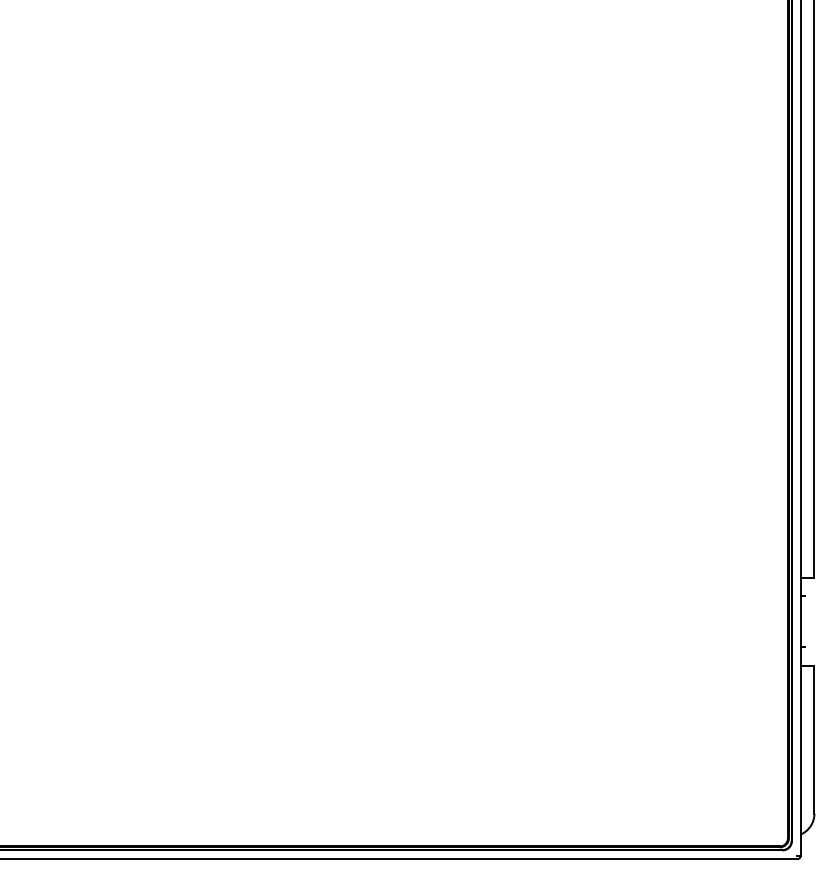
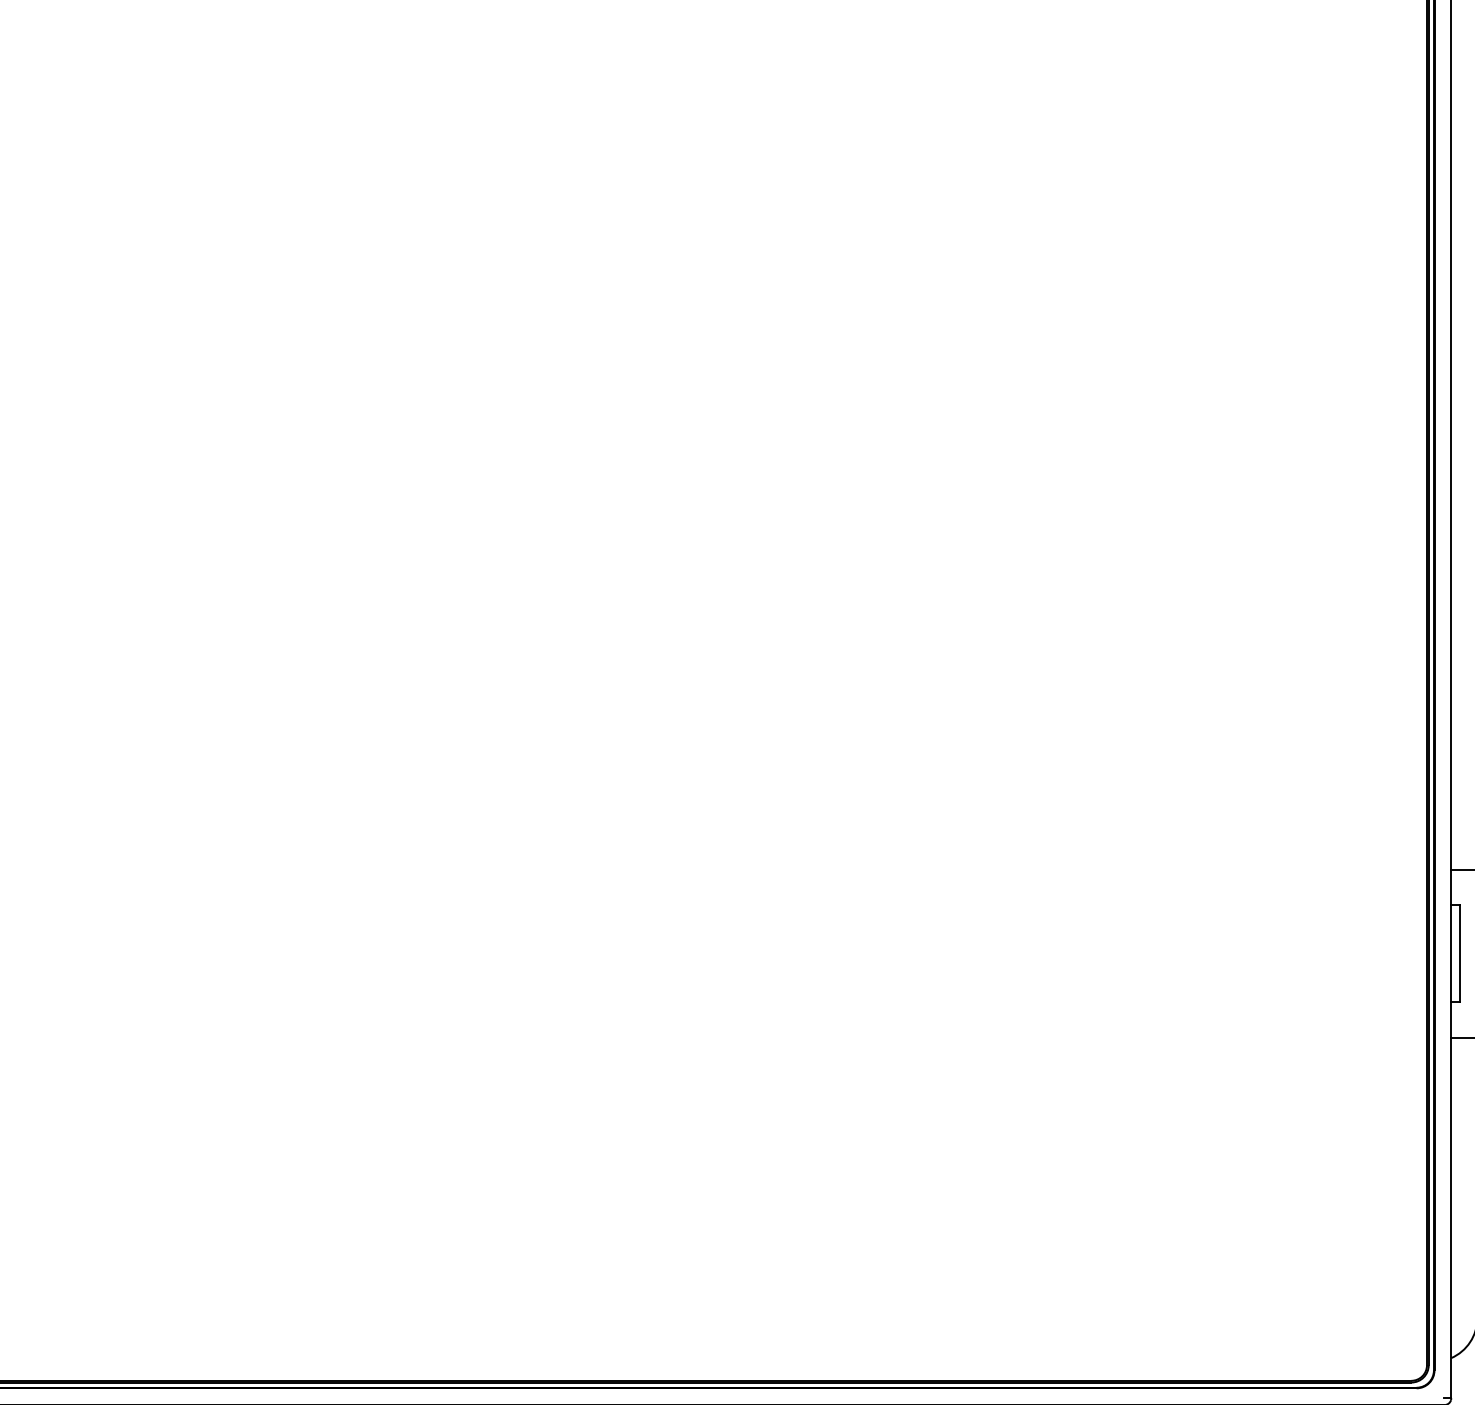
line: (805, 621) -> (1460, 953), added

